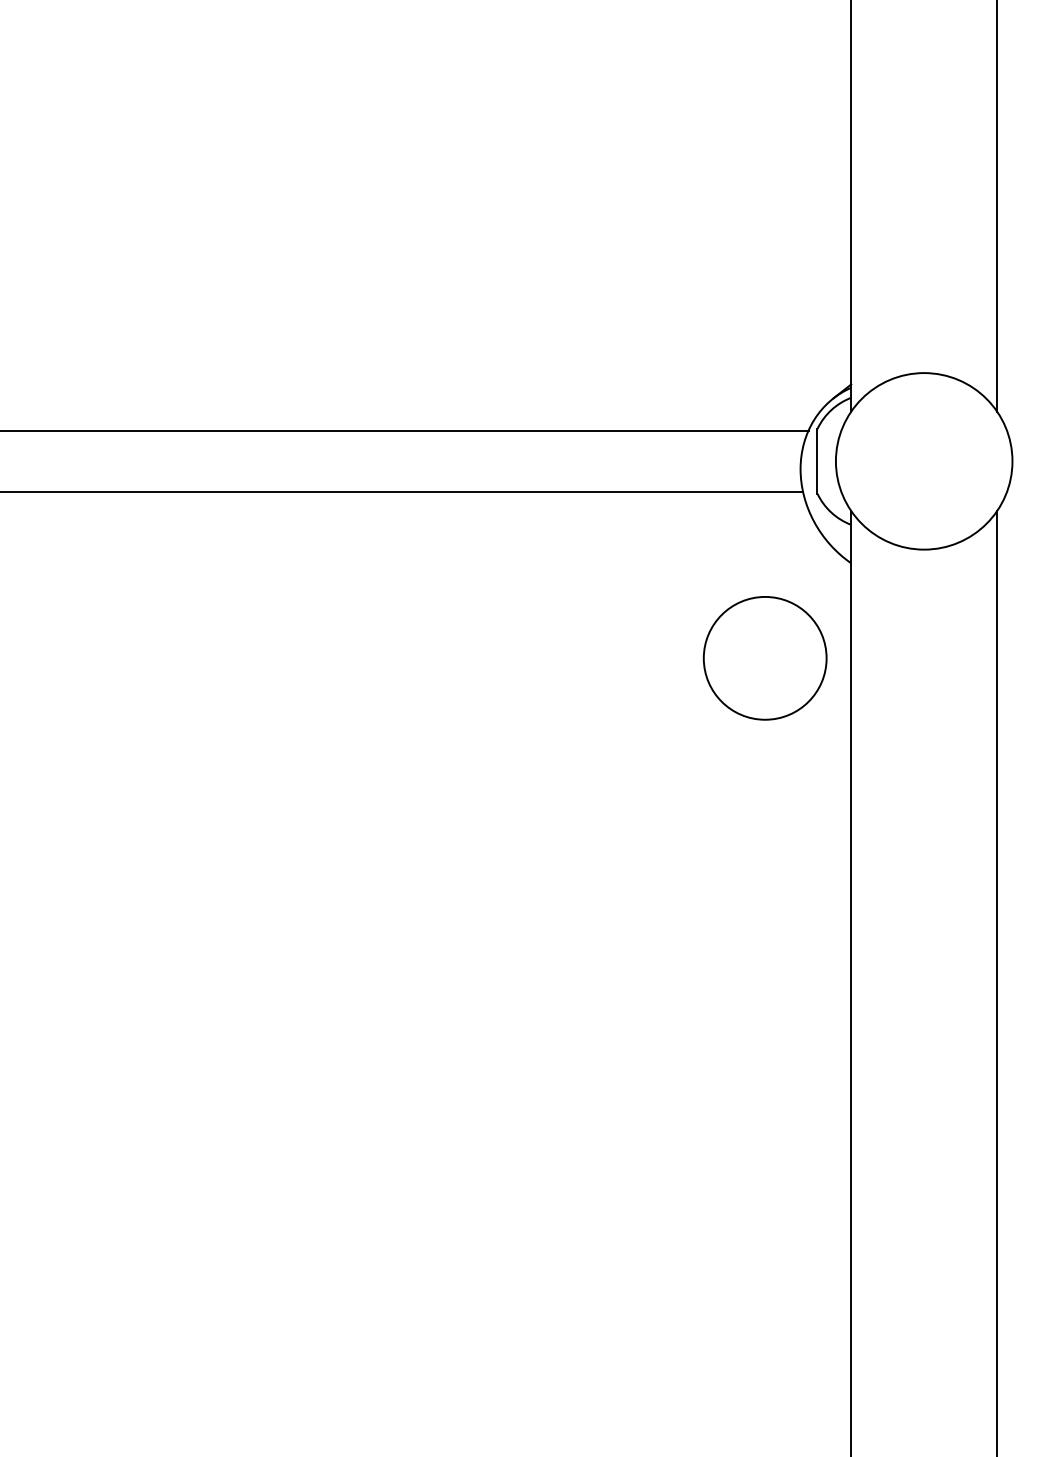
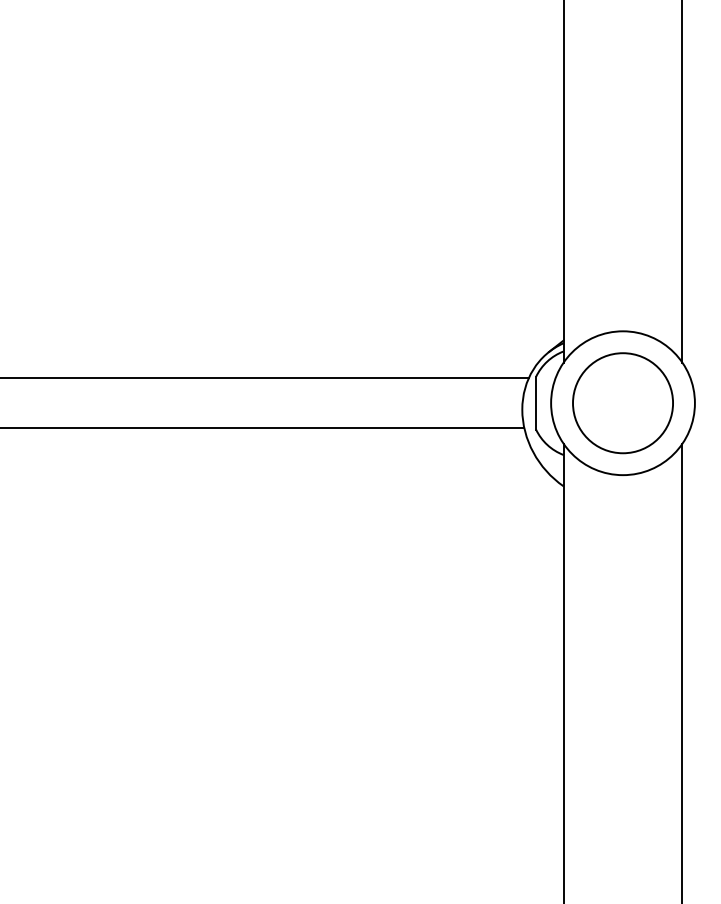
circle: (764, 658) -> (622, 403), moved

